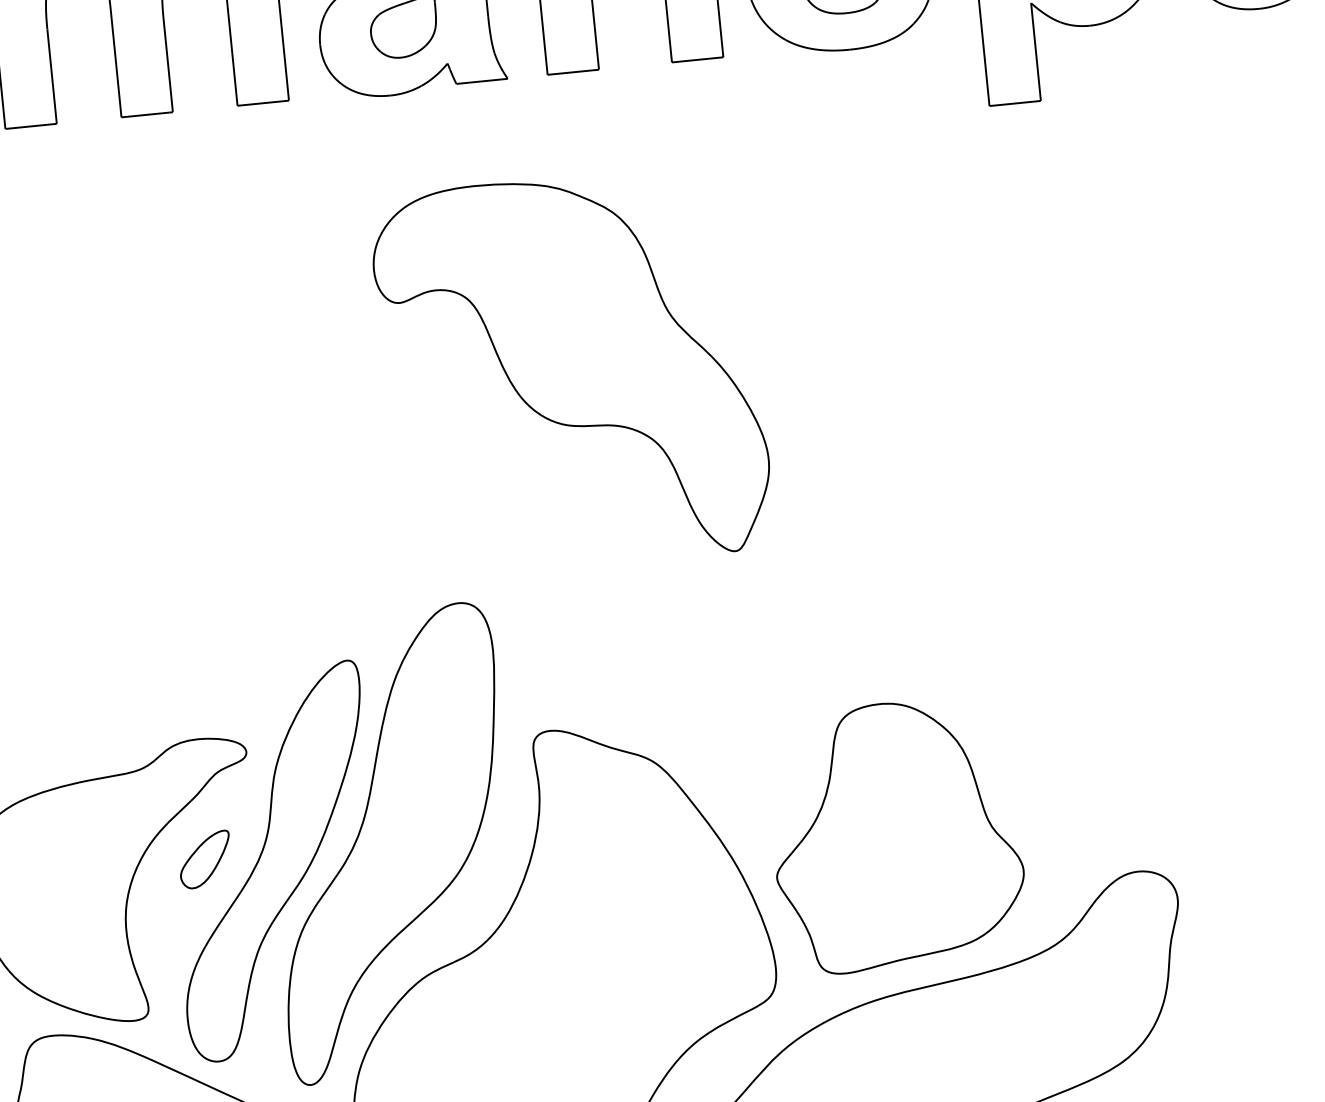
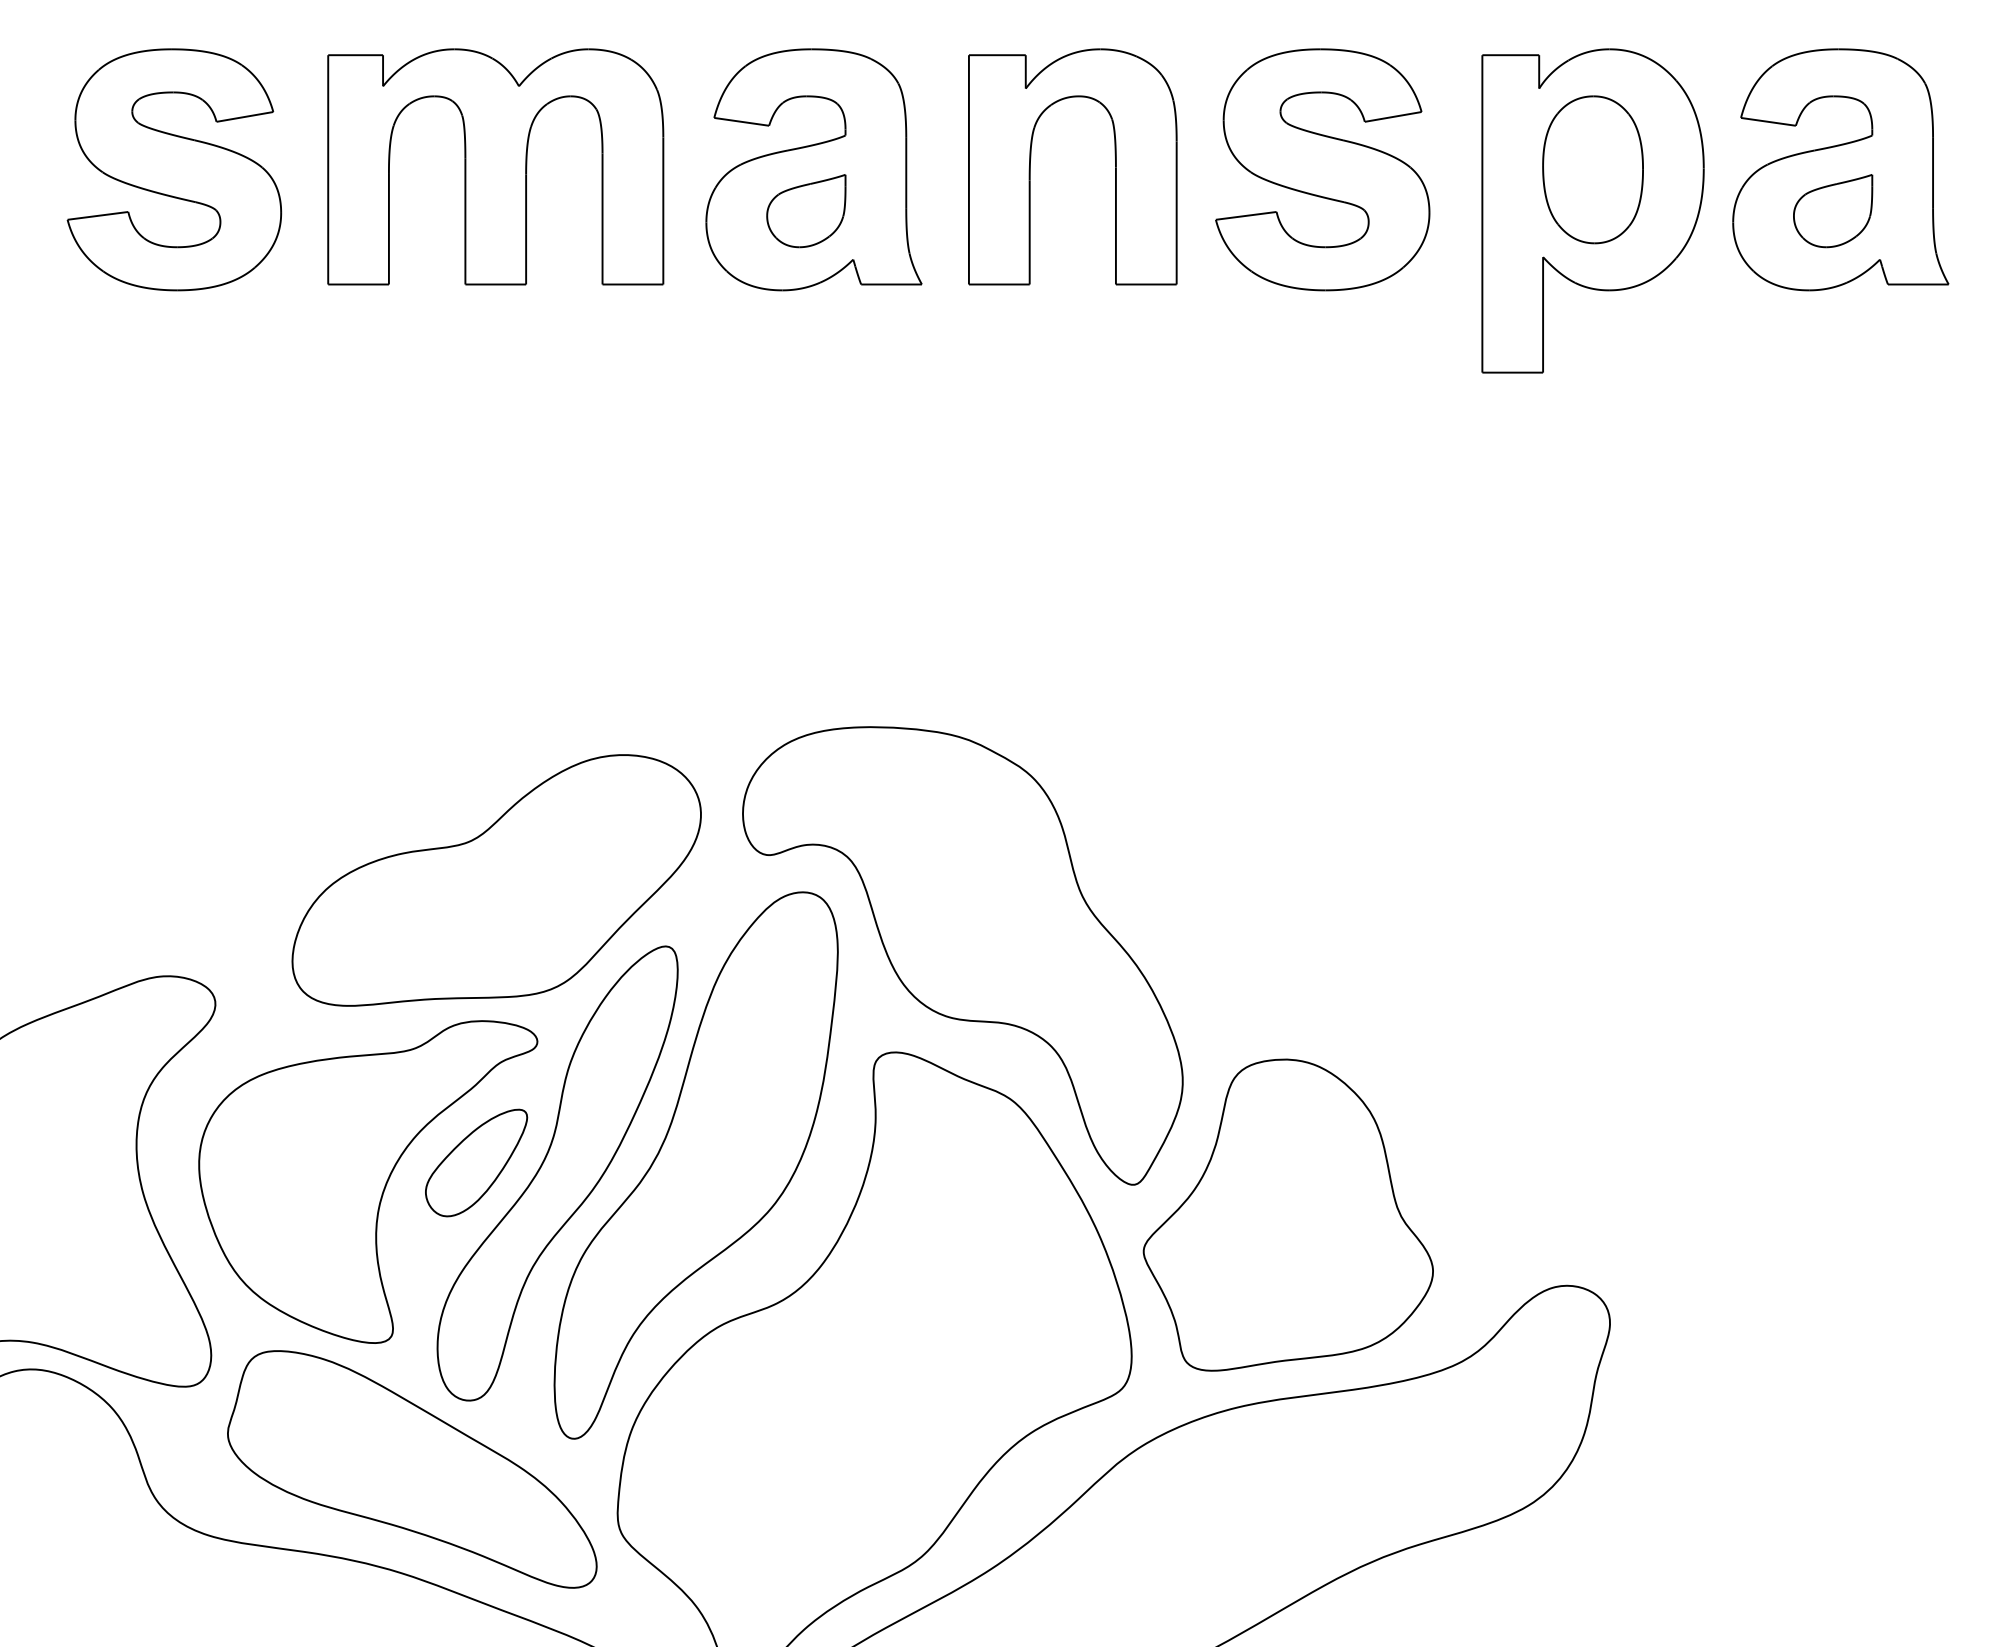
part: (571, 371) -> (962, 955), moved
part: (198, 619) -> (496, 880), added
part: (205, 859) -> (476, 1162), size x1.67

